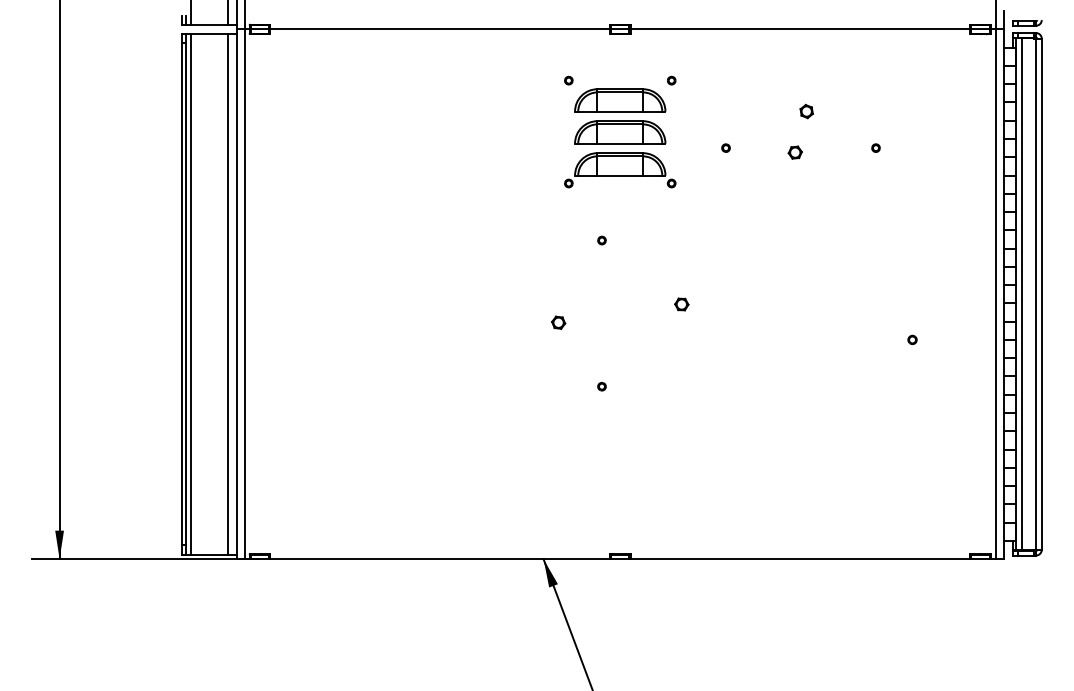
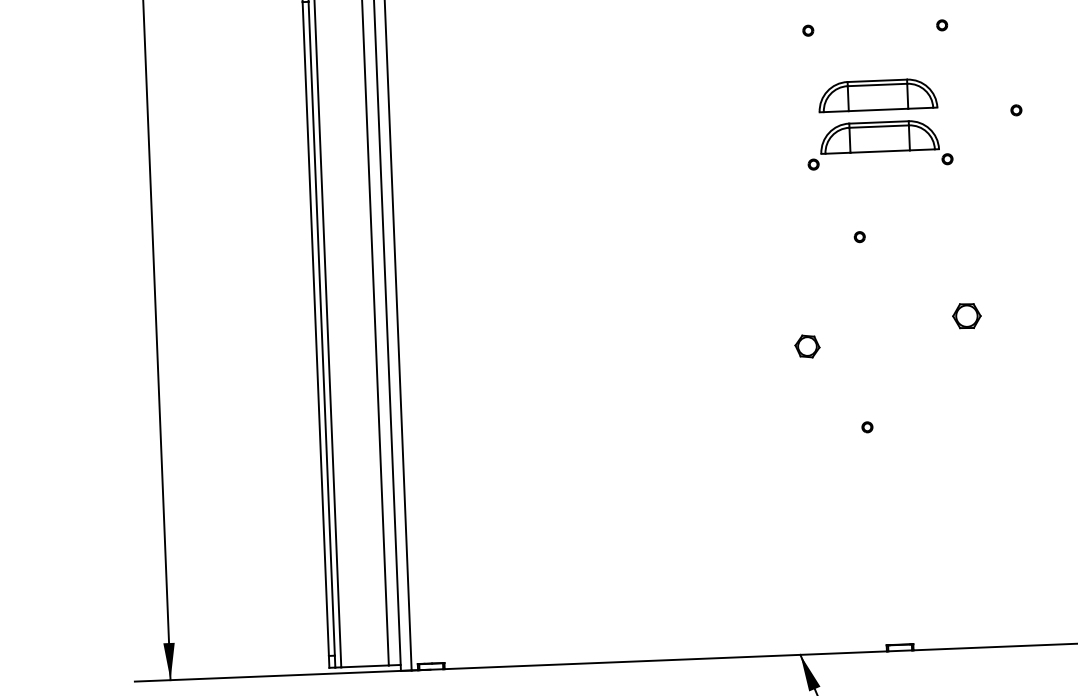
part: (620, 100) -> (876, 53), removed
part: (681, 304) -> (966, 316), size x1.6
part: (558, 322) -> (807, 346), size x1.4

